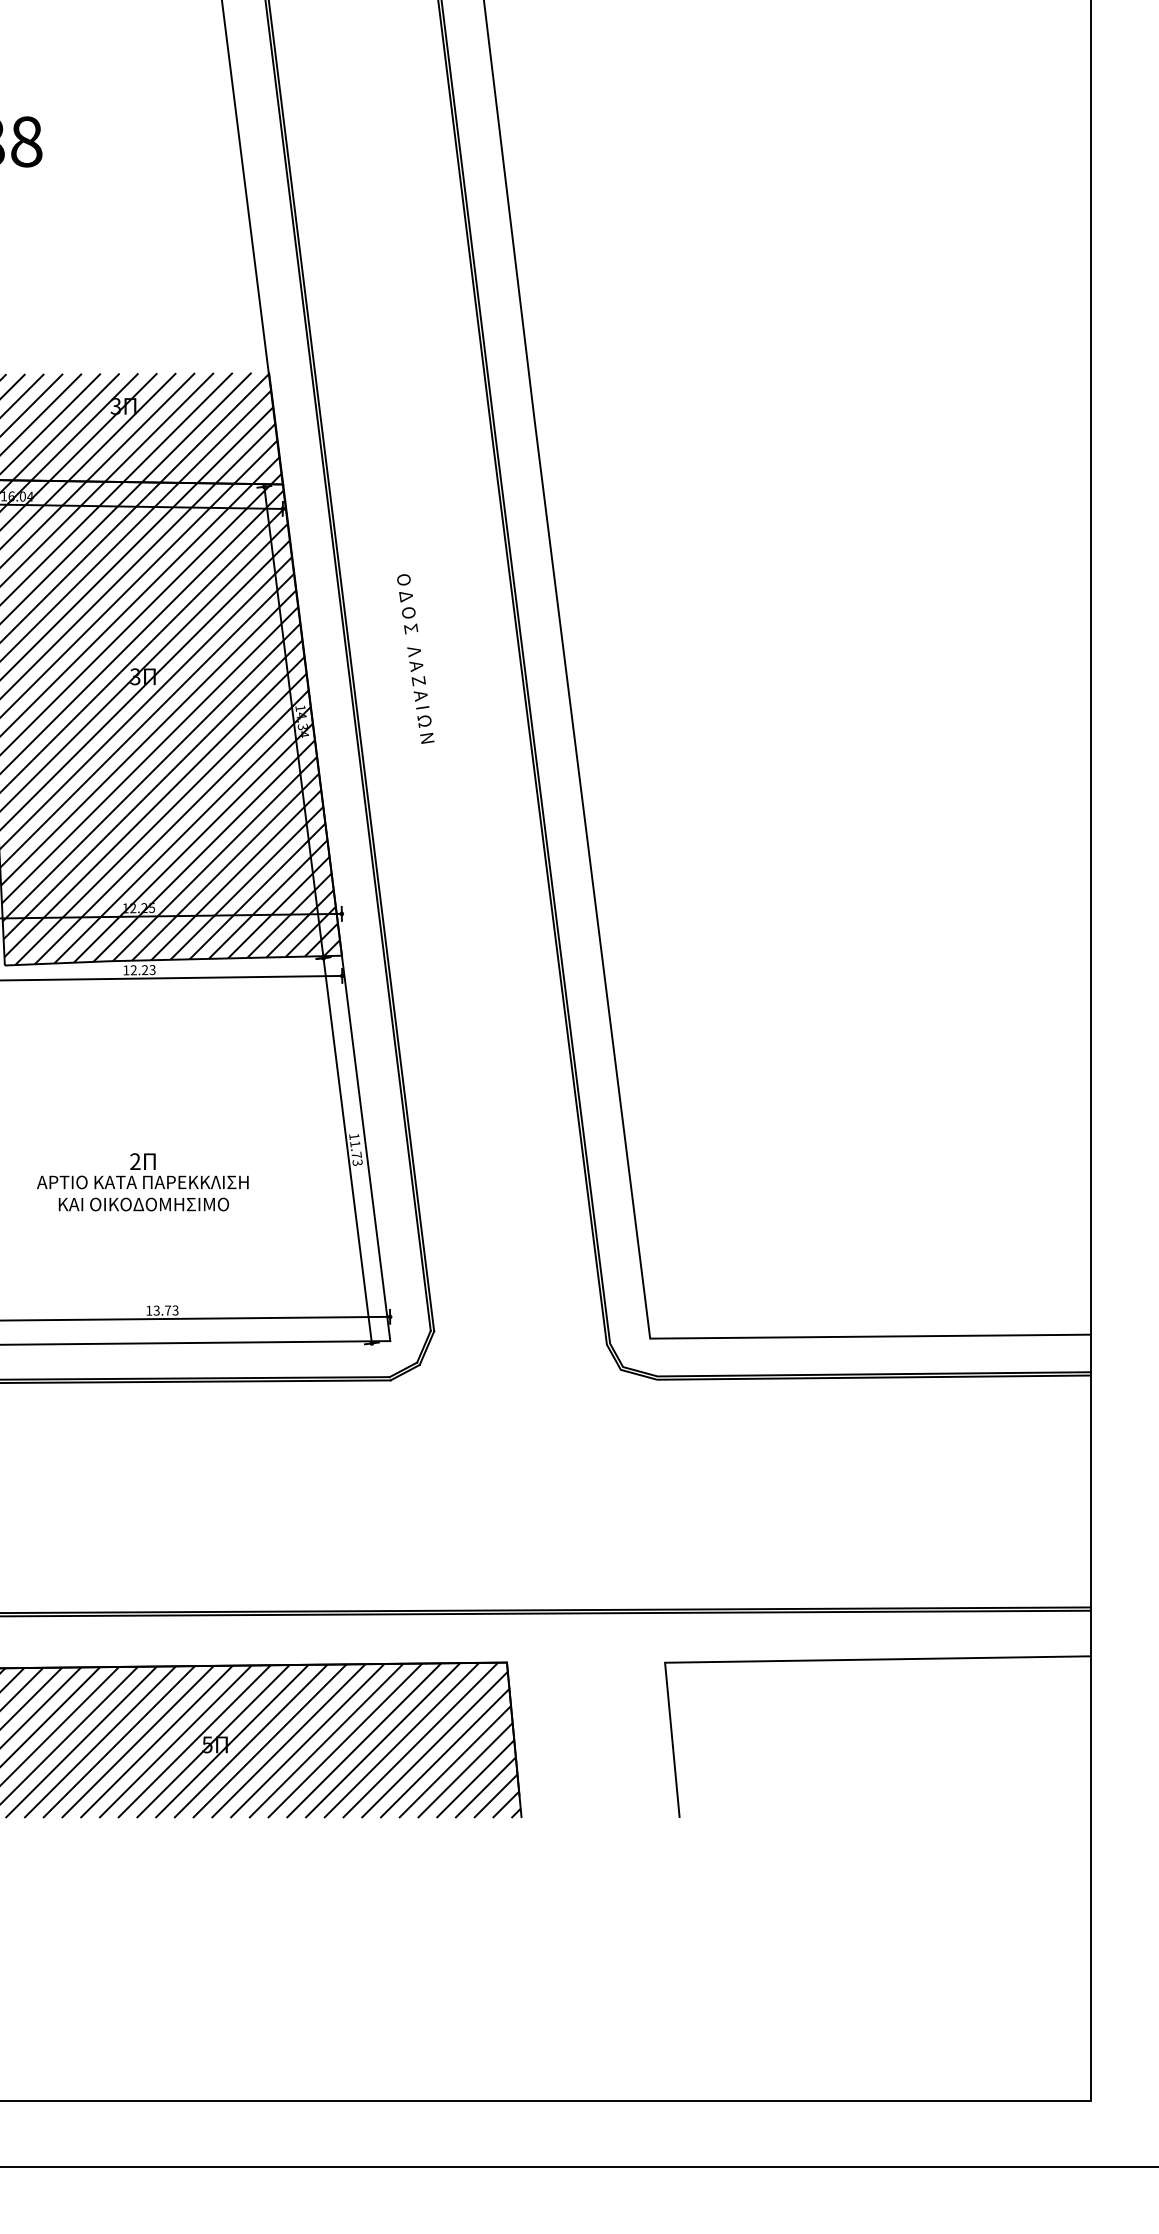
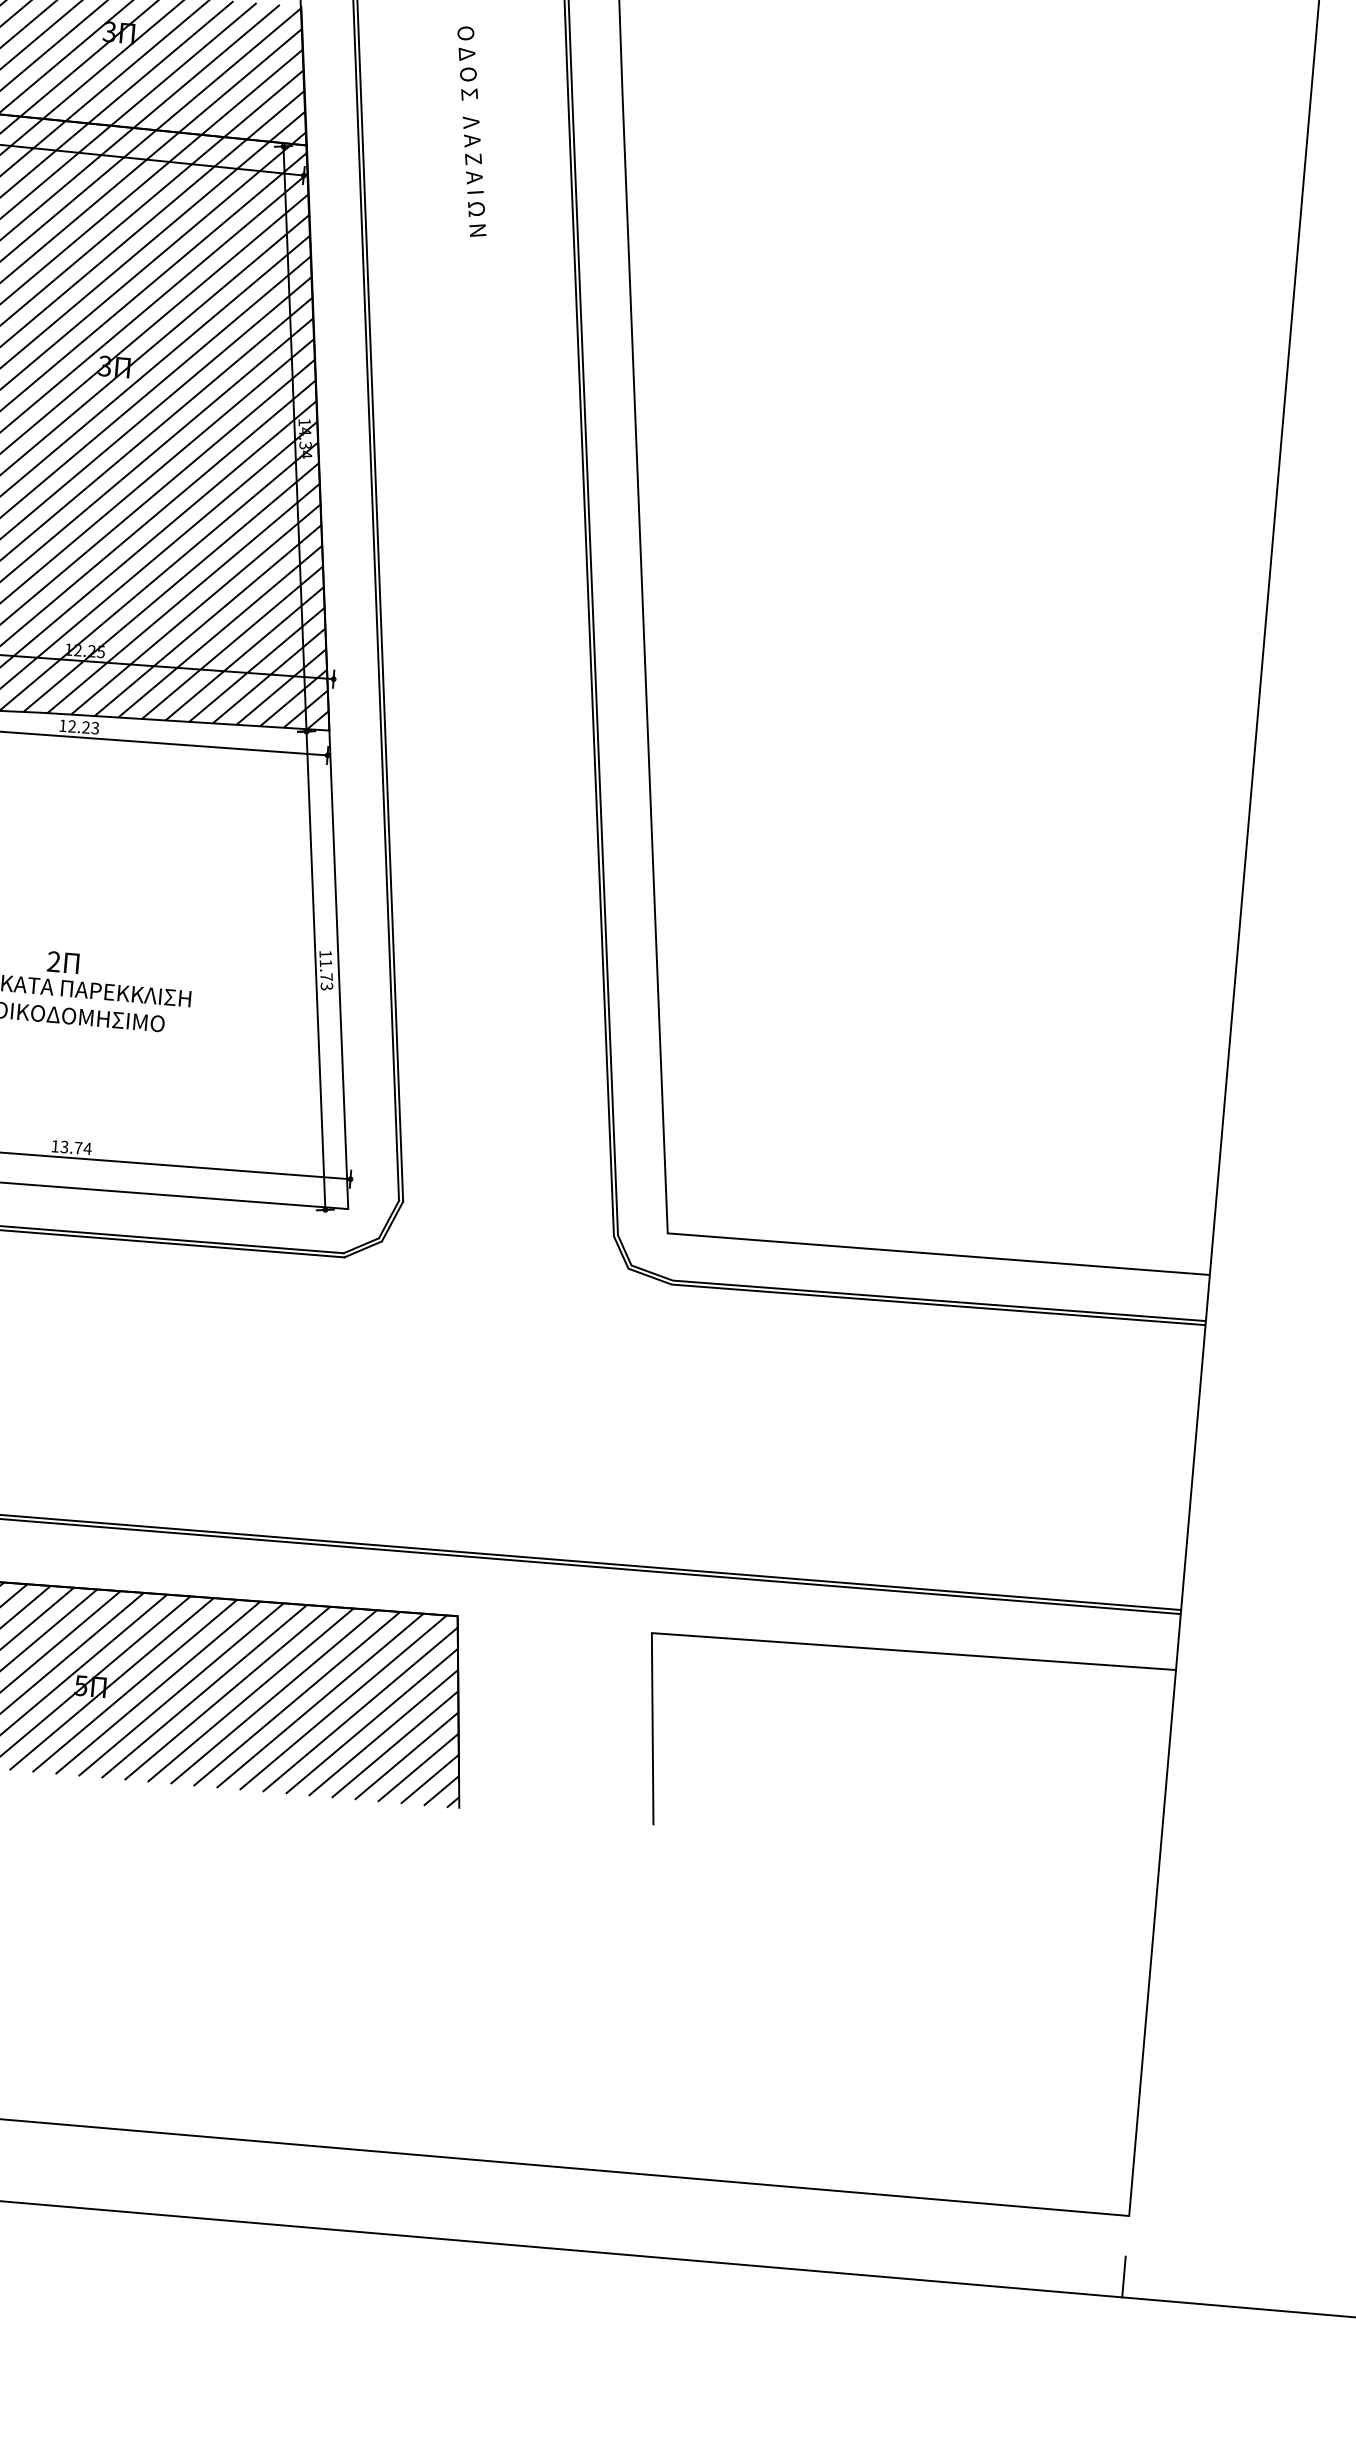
text: (415, 658) -> (471, 131), moved
text: (175, 1310) -> (87, 1148), 13.73 -> 13.74
line: (1091, 2149) -> (1124, 2275), added

